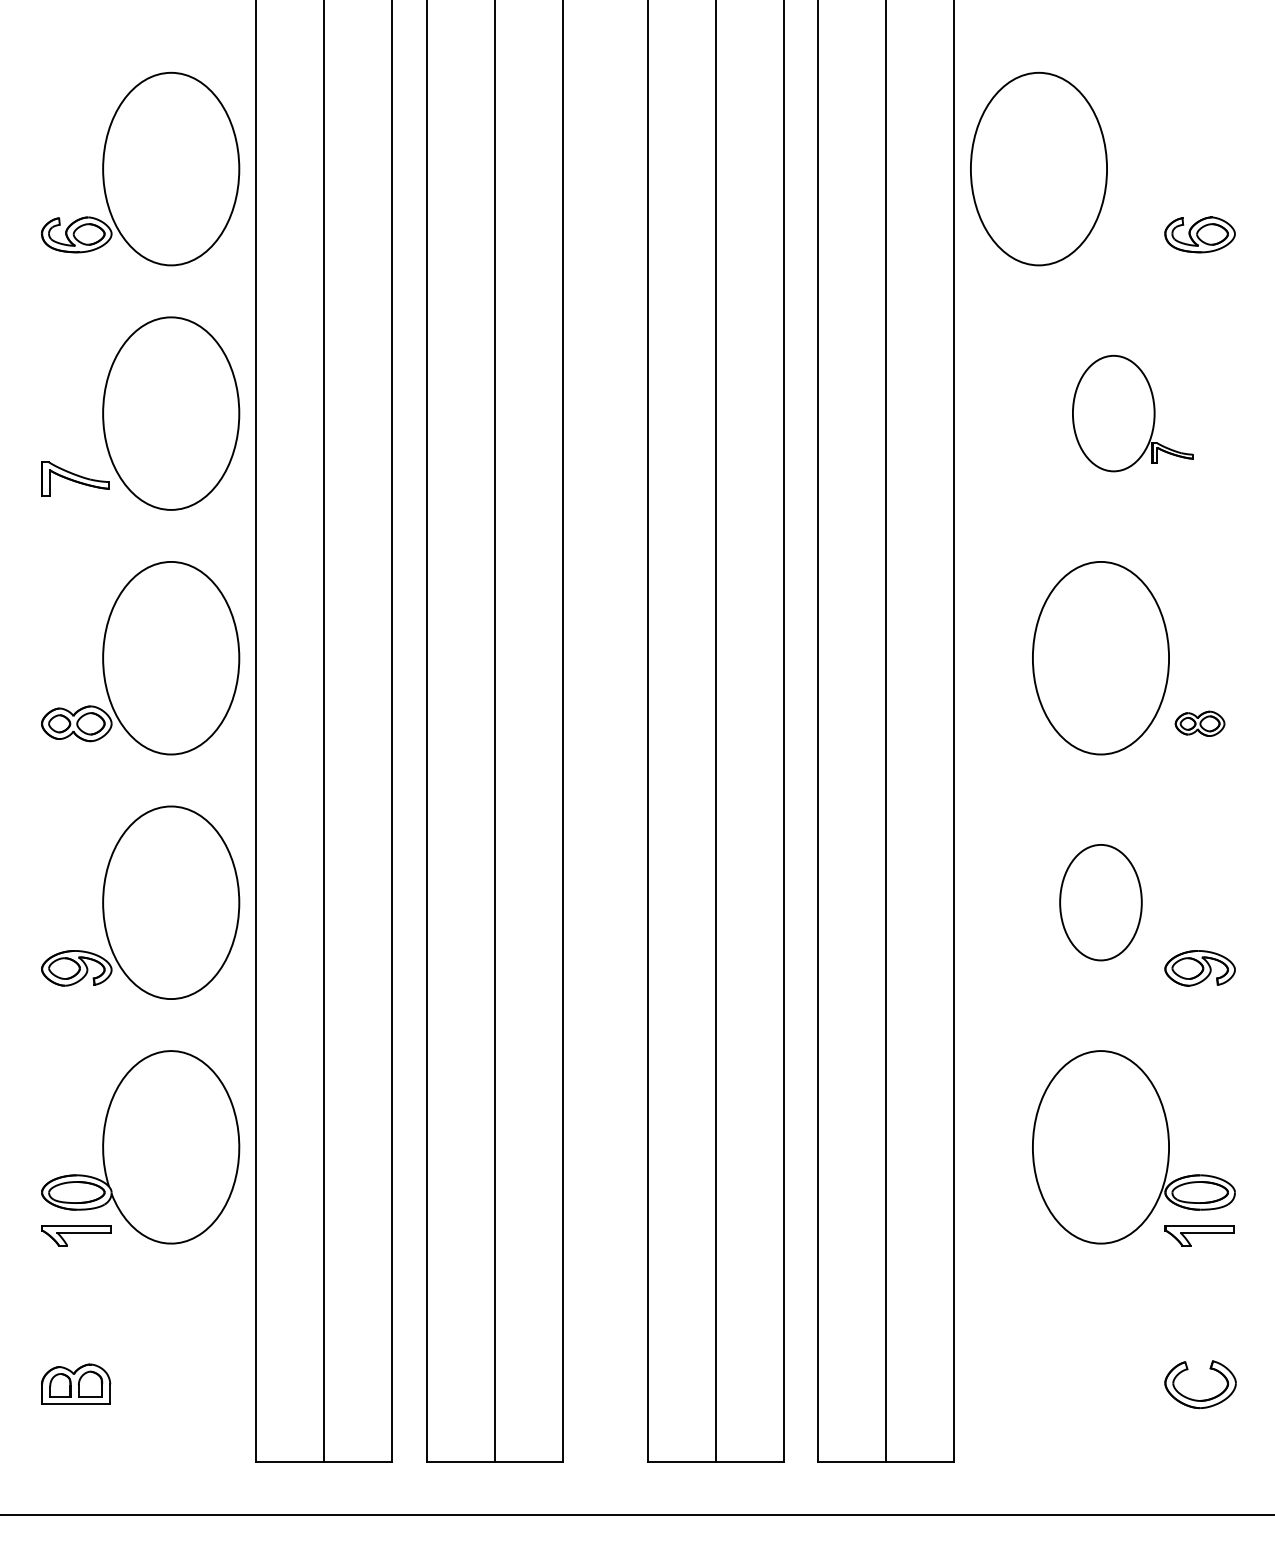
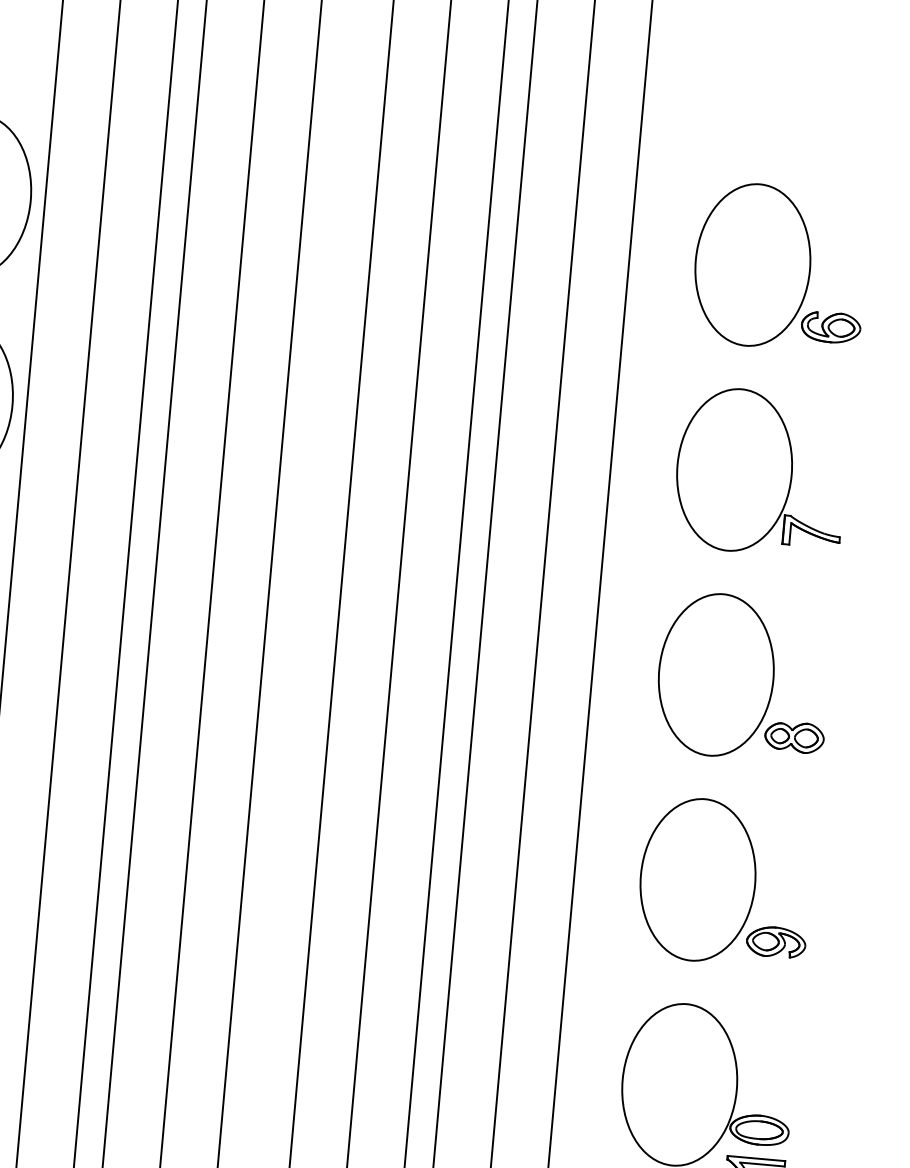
part: (1038, 168) -> (752, 264), moved
part: (1132, 413) -> (761, 472), size x1.67
part: (1199, 723) -> (794, 737), size x1.43
part: (1100, 902) -> (697, 879), size x1.67

